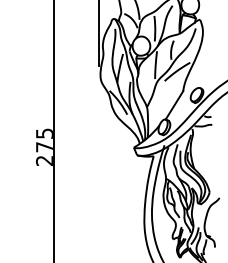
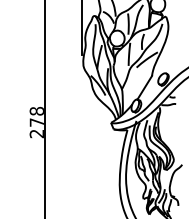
text: (43, 133) -> (35, 111), 275 -> 278

